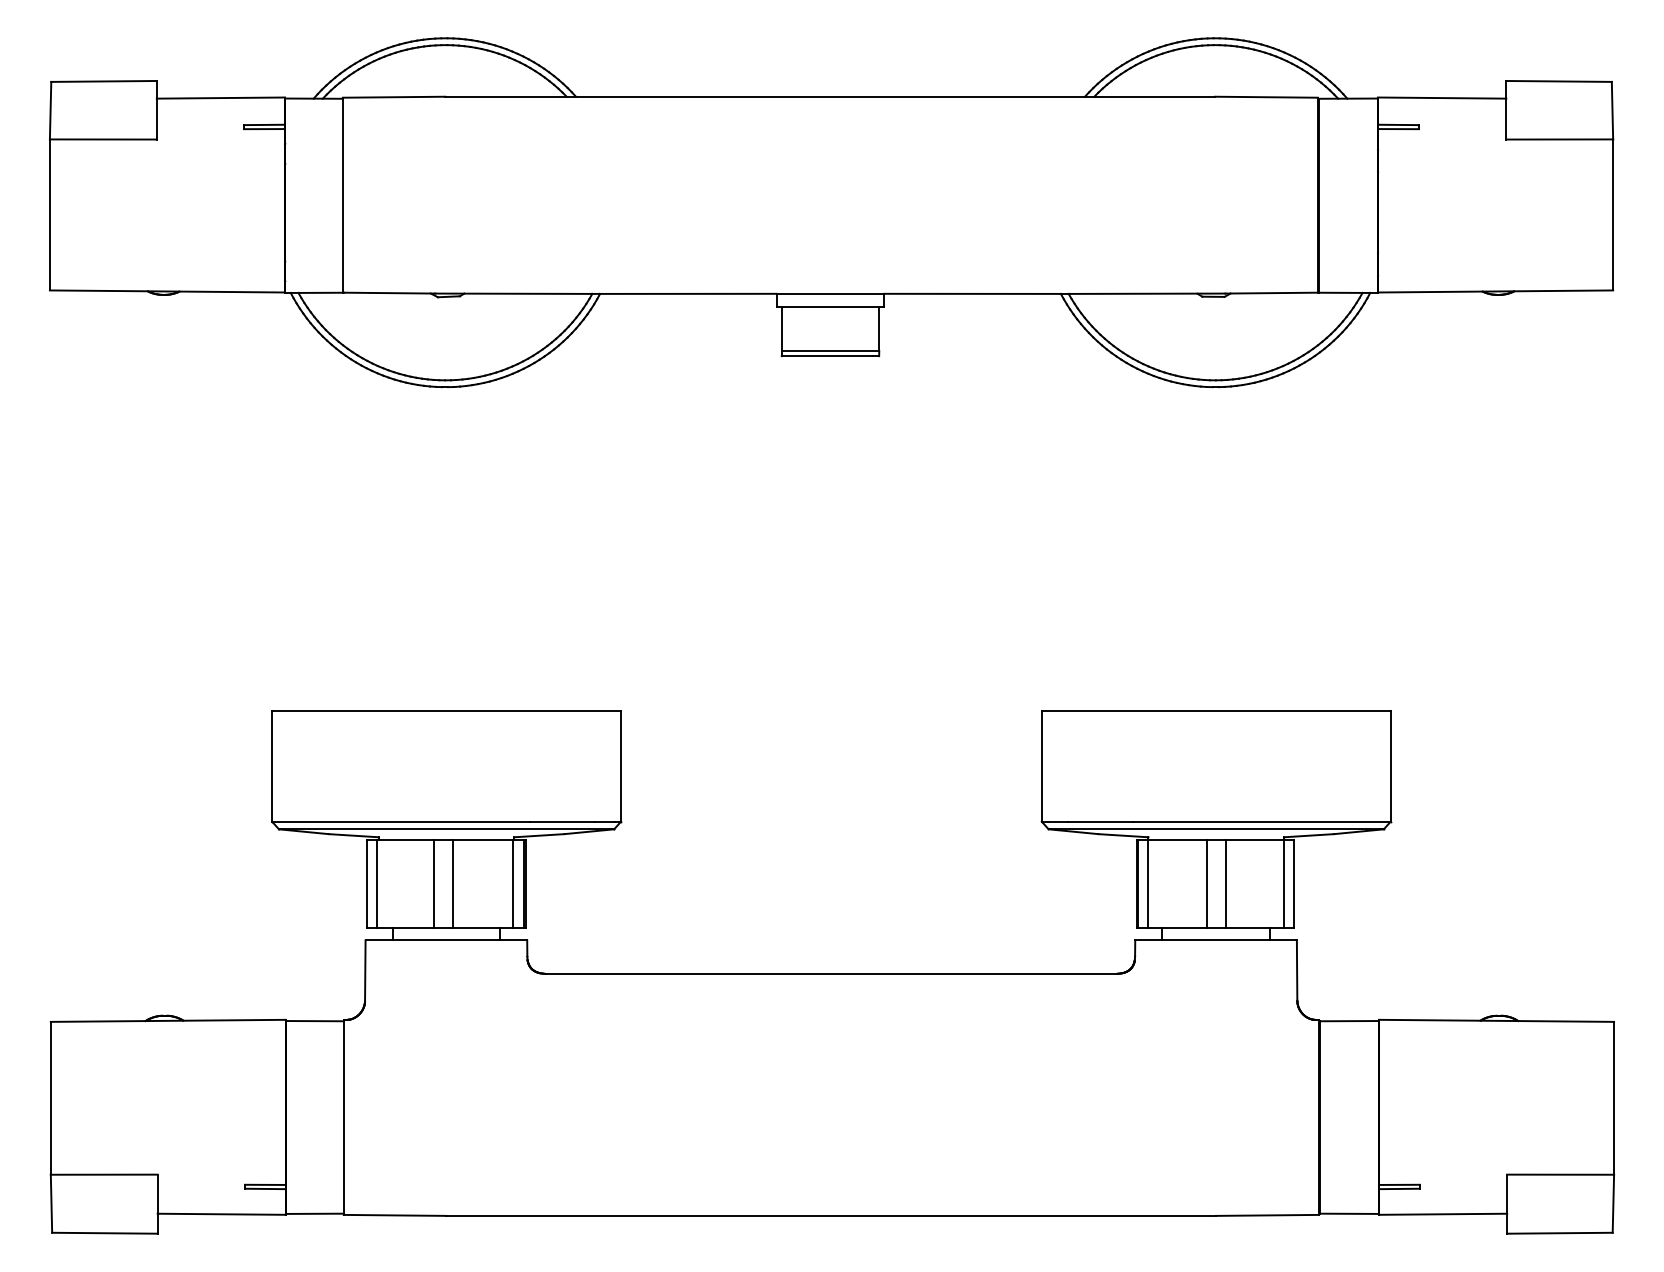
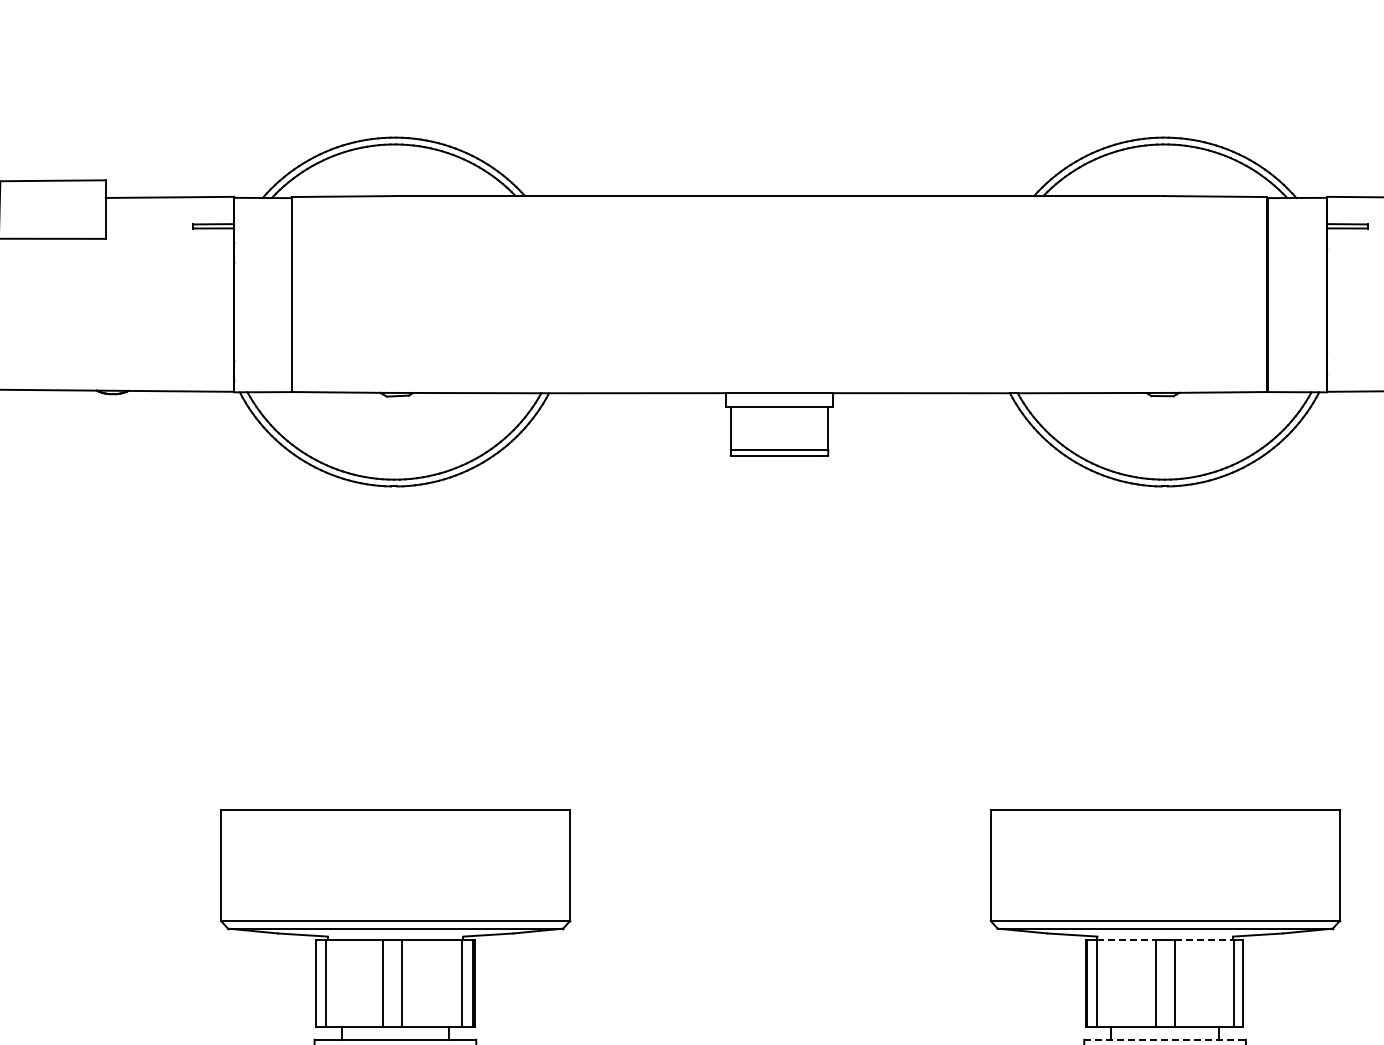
line: (1177, 840) -> (1126, 939), solid -> dashed
line: (1255, 840) -> (1204, 939), solid -> dashed
line: (1216, 940) -> (1165, 1039), solid -> dashed

